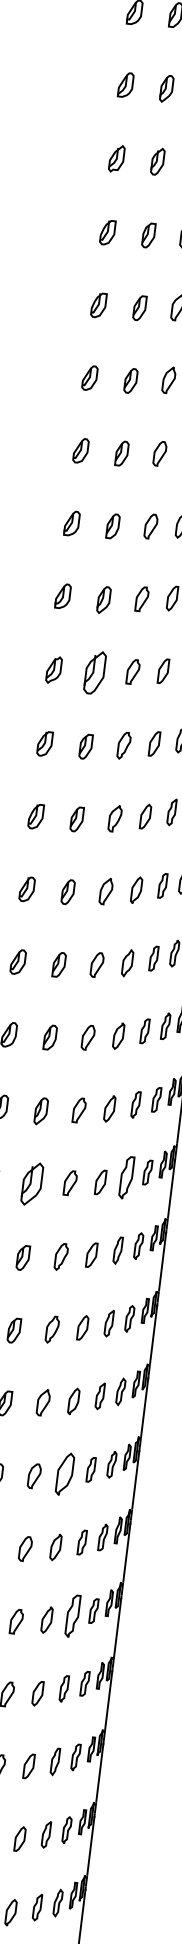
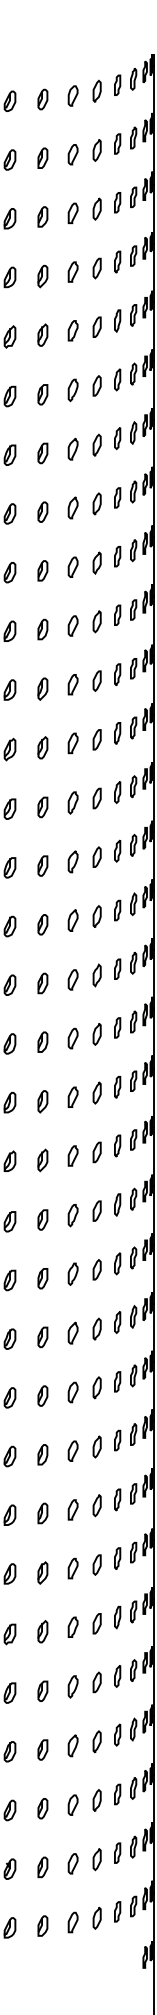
part: (94, 672) -> (42, 747), size x0.62
part: (126, 1176) -> (117, 1145), size x0.62
part: (31, 1184) -> (42, 1160), size x0.62
part: (64, 1473) -> (96, 1387), size x0.62
part: (73, 1615) -> (117, 1499), size x0.62

